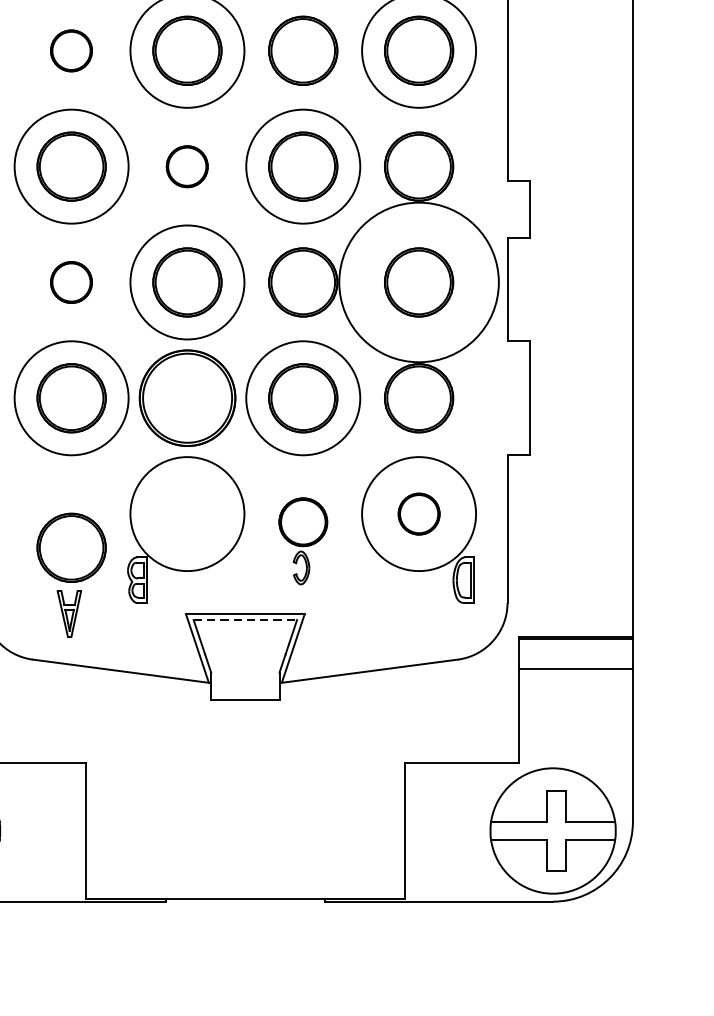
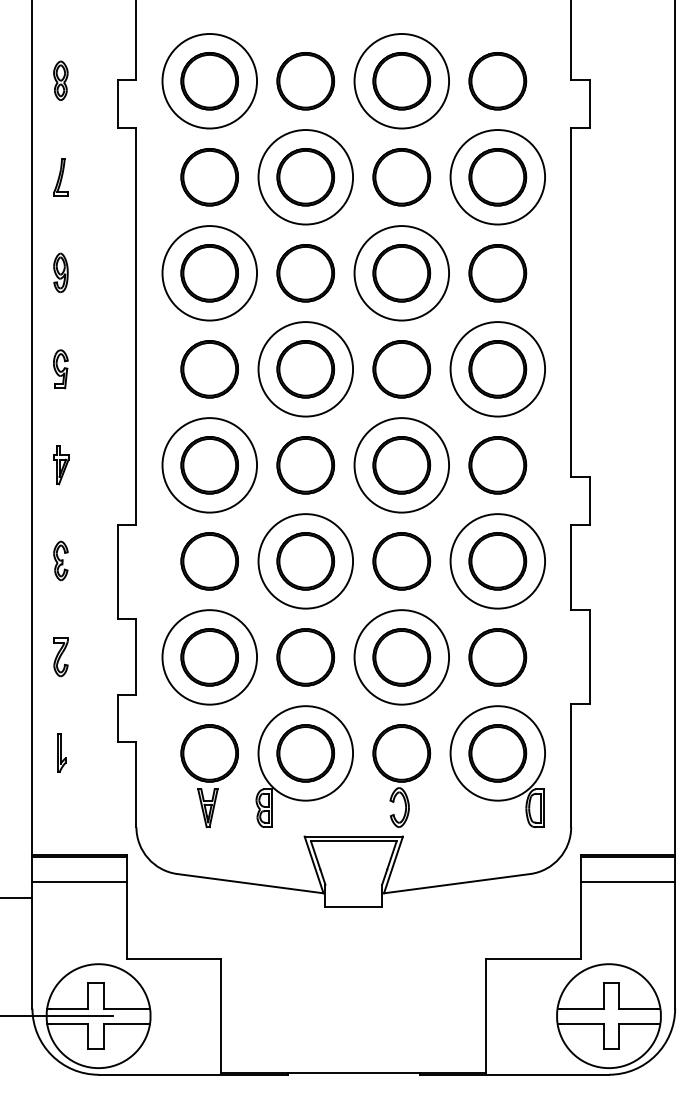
part: (71, 51) -> (209, 369), size x1.67
part: (187, 166) -> (305, 465), size x1.67
part: (71, 282) -> (209, 561), size x1.67
circle: (418, 282) -> (497, 561), size x0.71
part: (187, 398) -> (305, 657), size x0.71
part: (187, 514) -> (305, 753), added
part: (418, 514) -> (497, 753), size x1.67
part: (302, 540) -> (401, 775), size x1.43
part: (71, 575) -> (209, 776), moved
line: (244, 620) -> (353, 841), dashed -> solid

